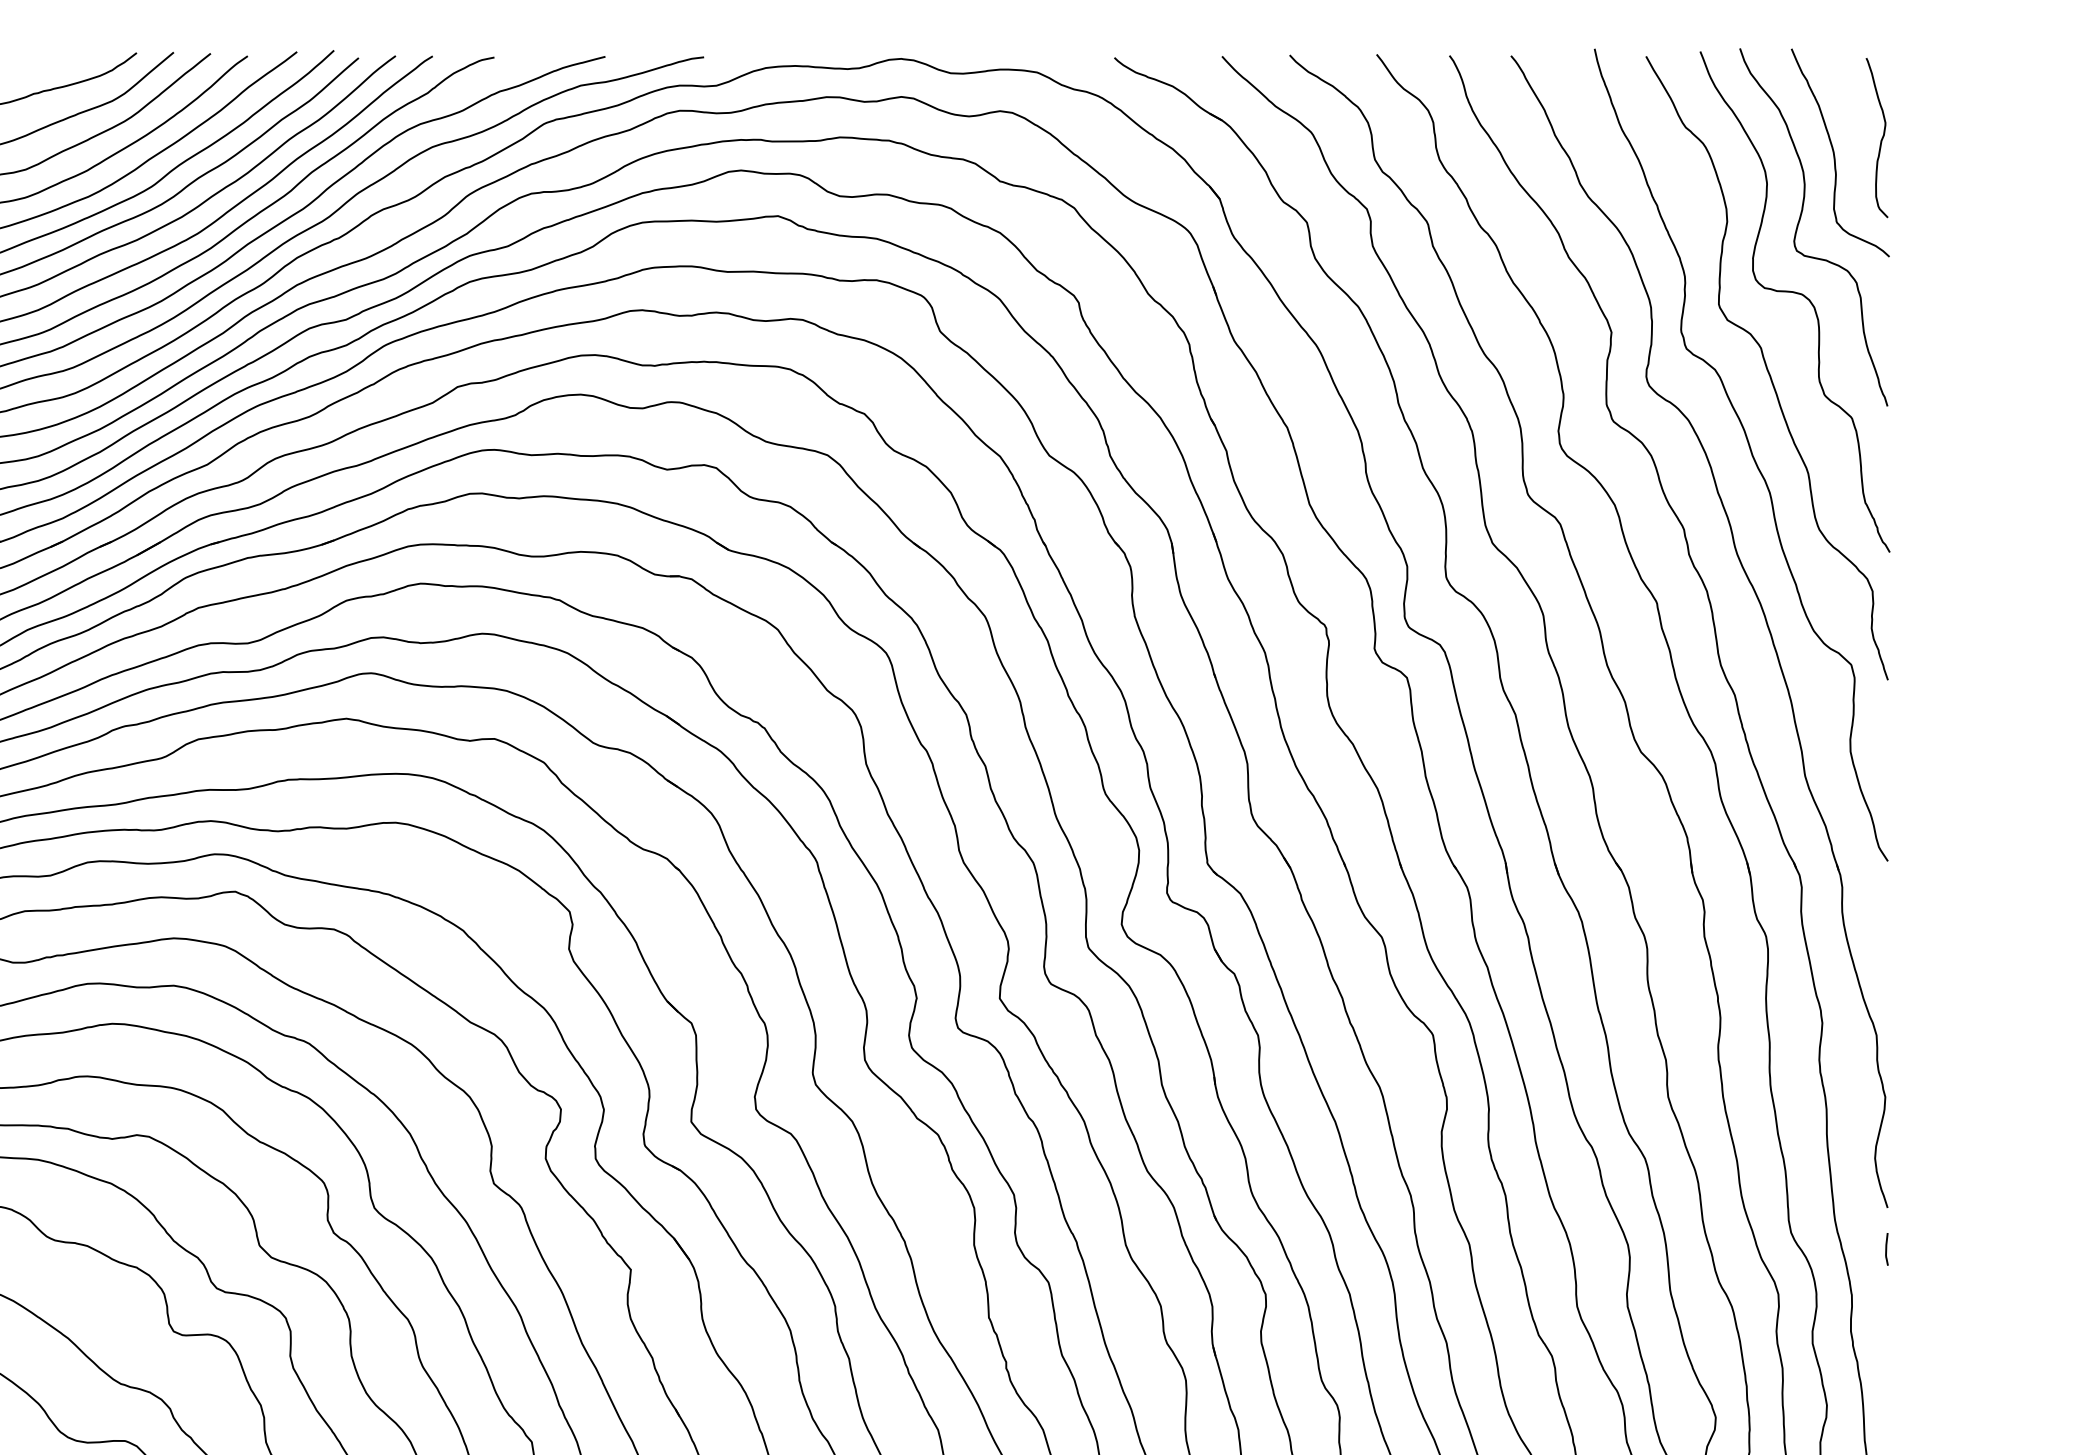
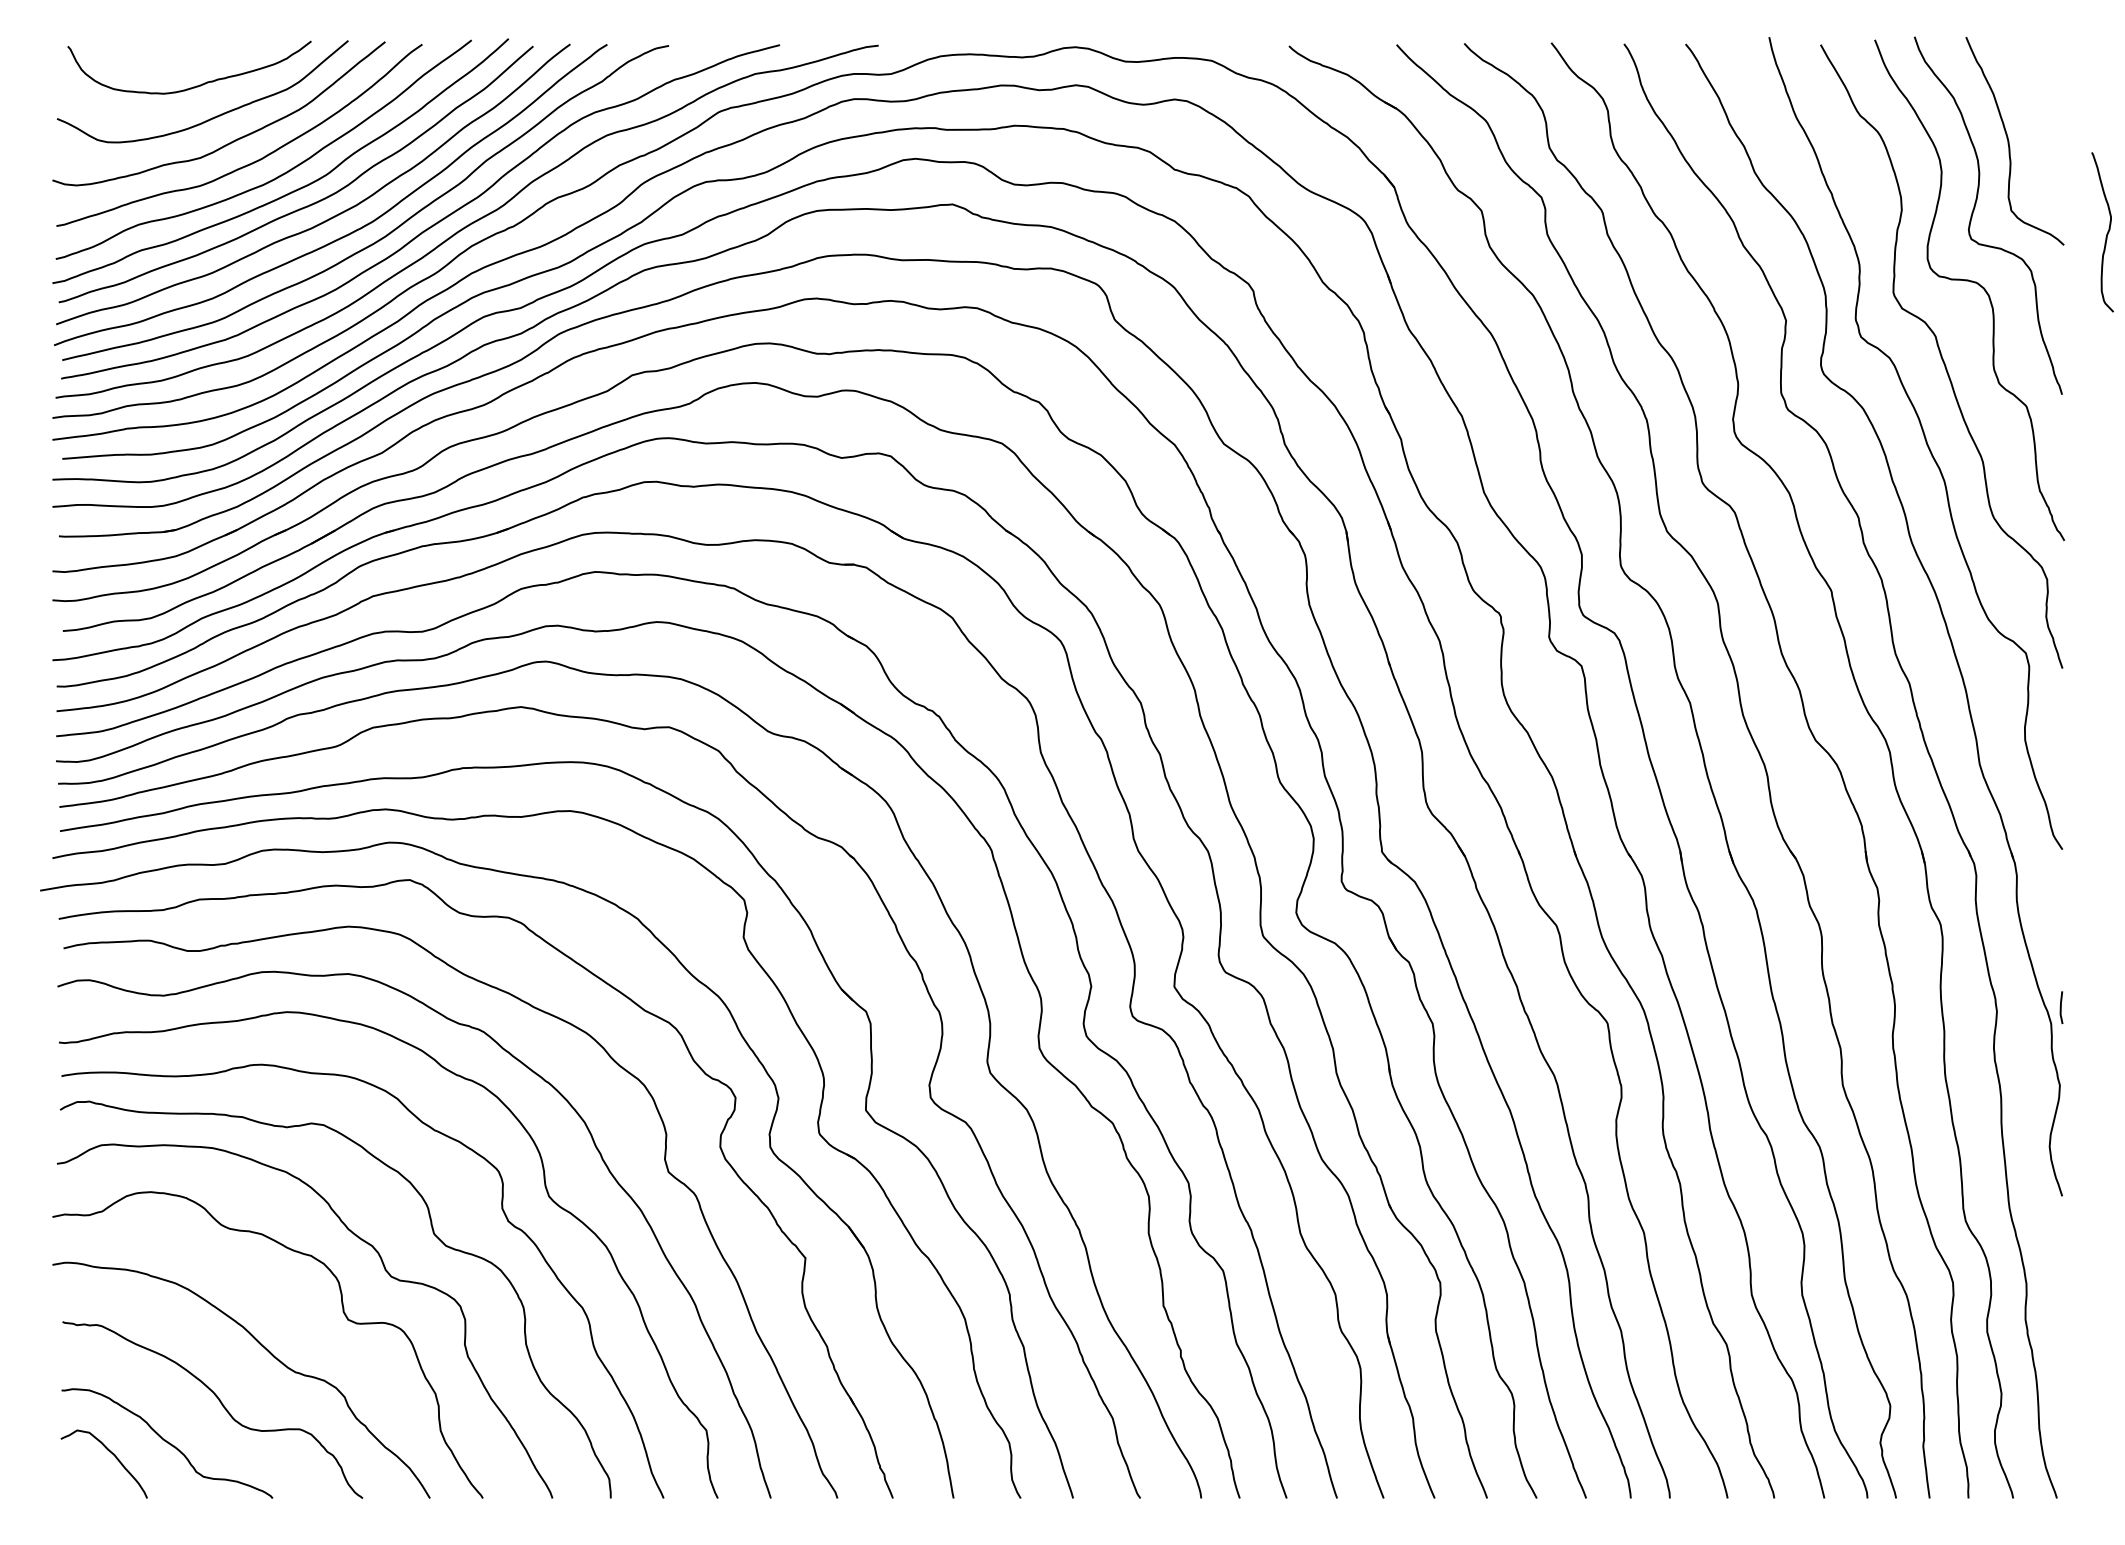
curve: (1880, 139) -> (2106, 233), moved
curve: (1886, 1249) -> (2061, 1007), moved

